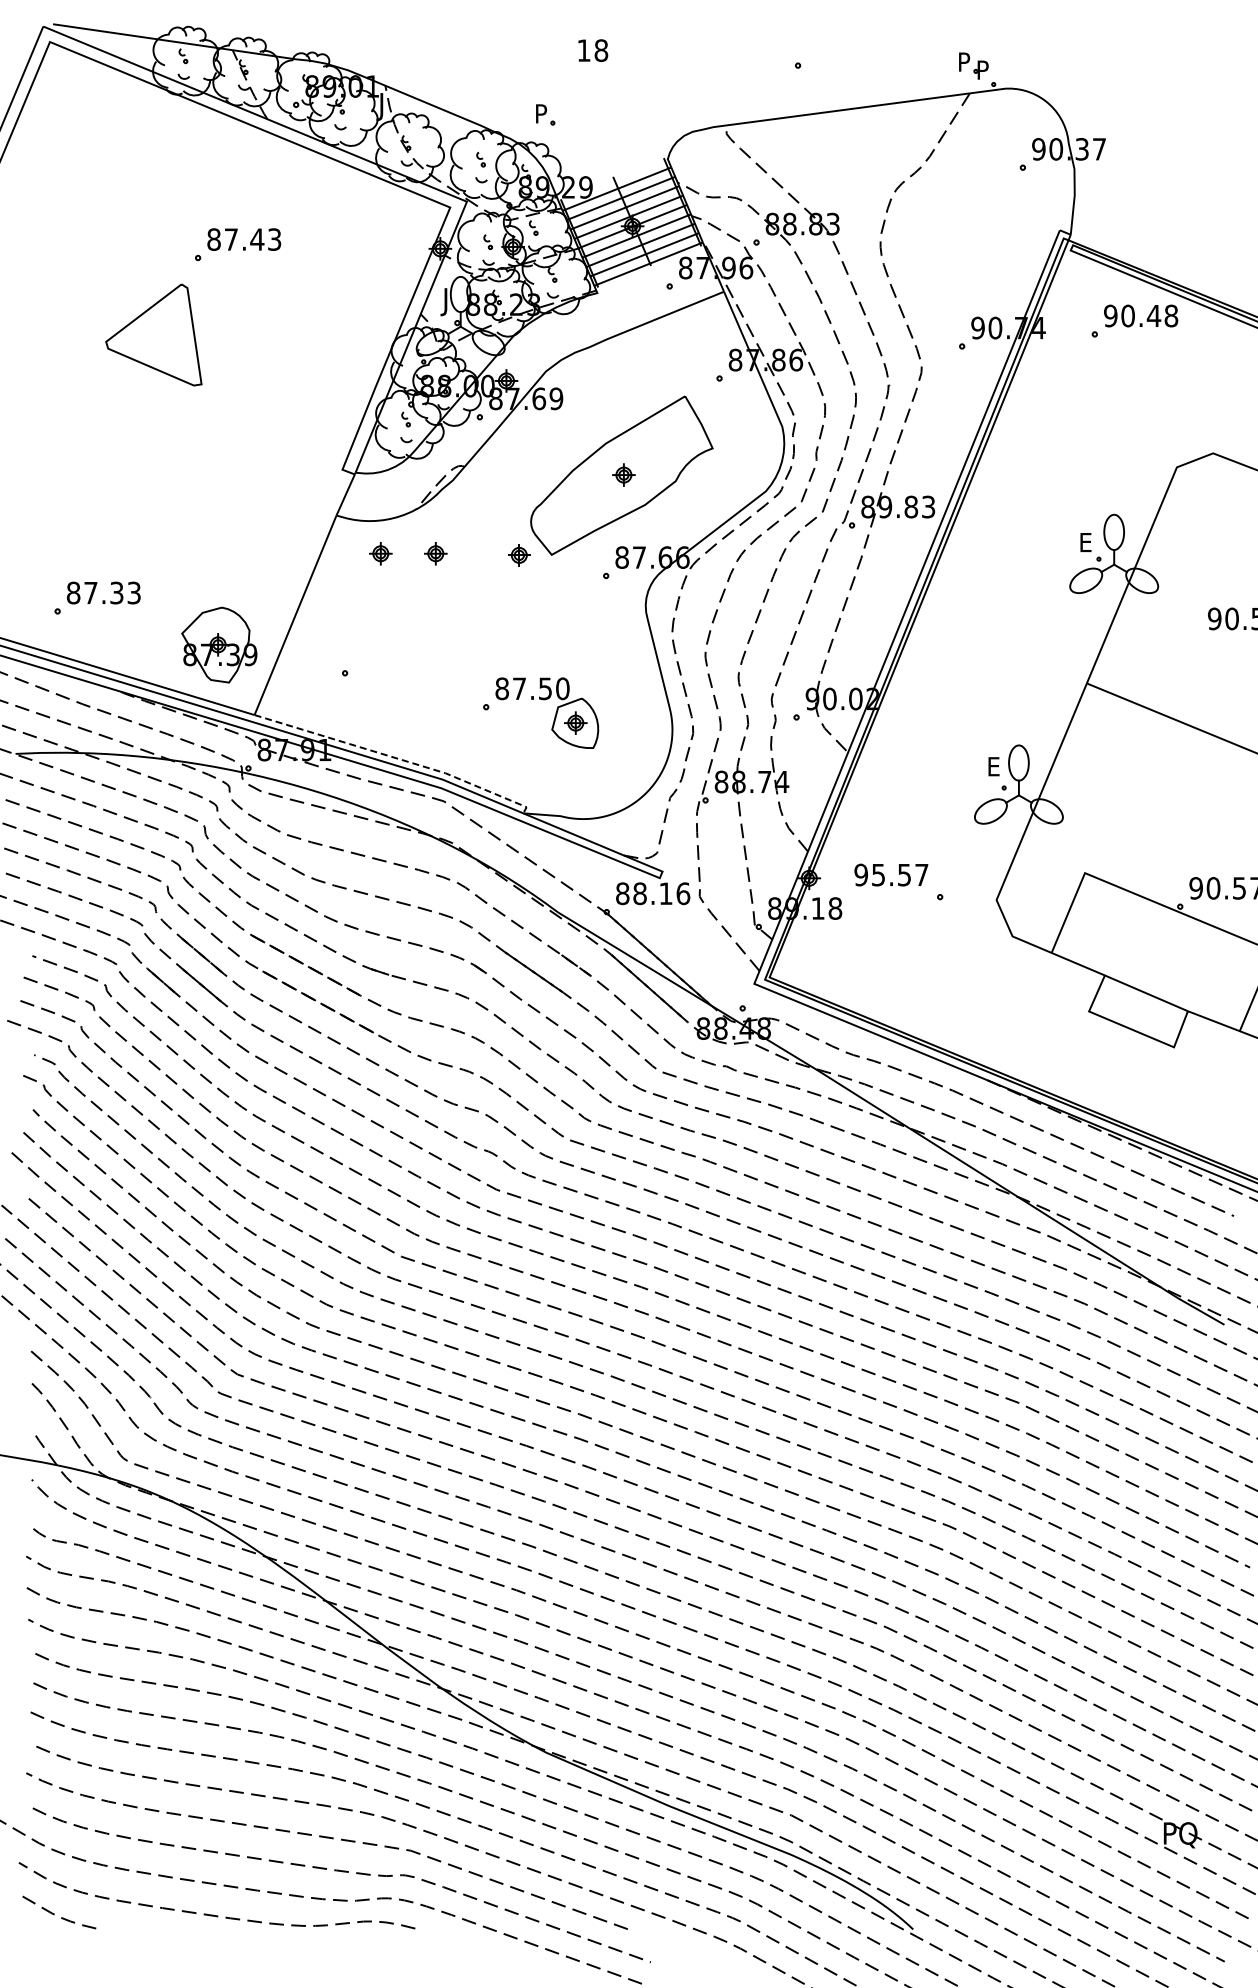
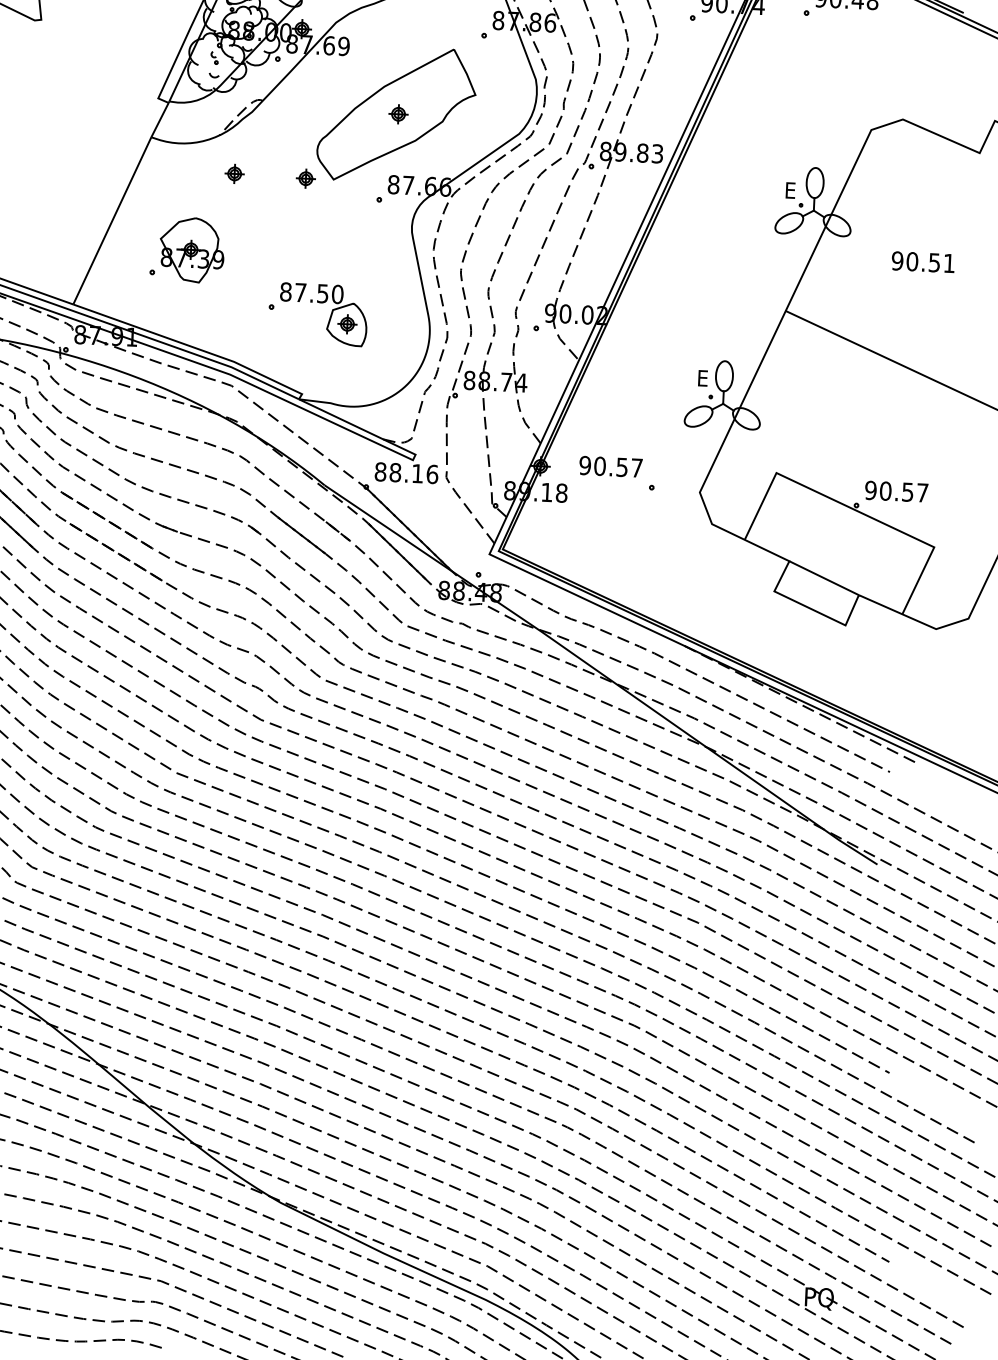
part: (380, 553) -> (187, 171), removed
part: (219, 644) -> (192, 249), moved
line: (396, 758) -> (192, 347), dashed -> solid
text: (878, 874) -> (599, 465), 95.57 -> 90.57

